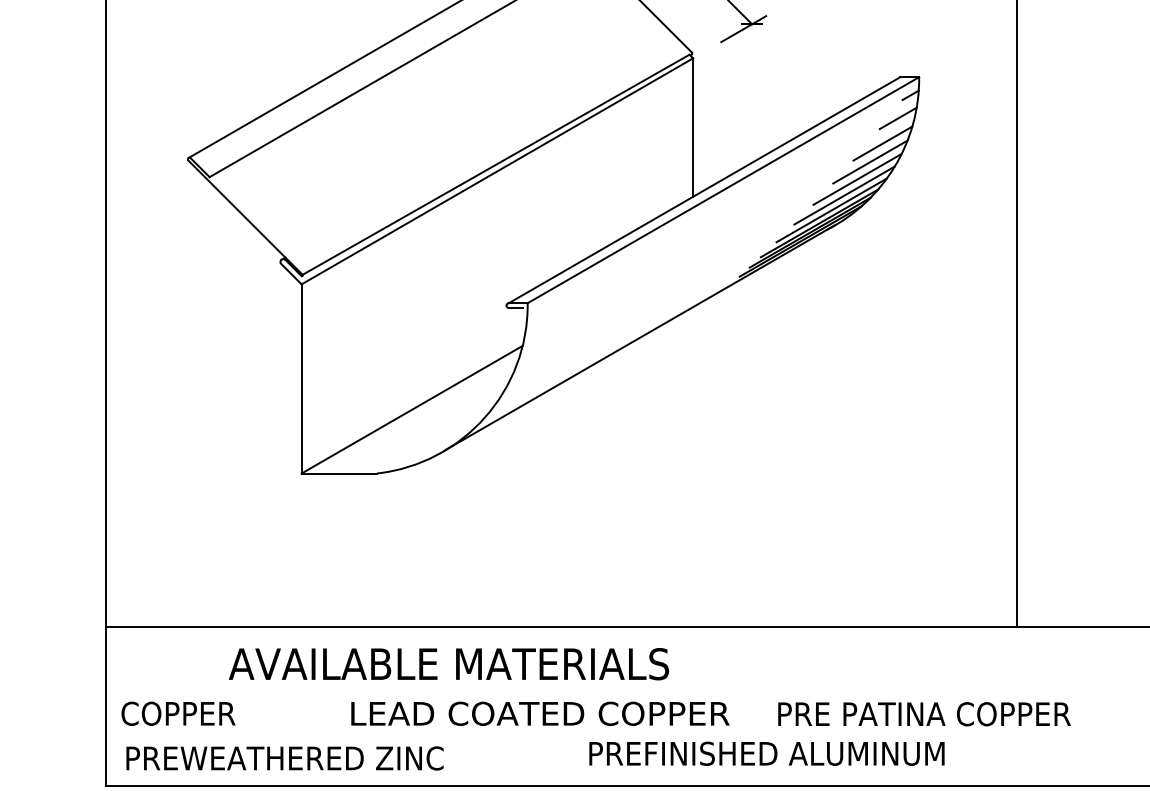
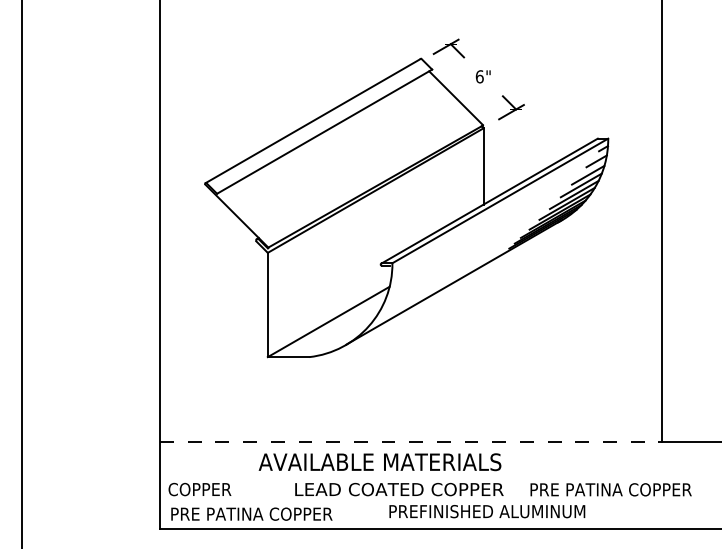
line: (560, 626) -> (410, 441), solid -> dashed
text: (447, 664) -> (379, 462), moved
text: (767, 753) -> (487, 511), moved
text: (311, 757) -> (273, 513), PREWEATHERED ZINC -> PRE PATINA COPPER

